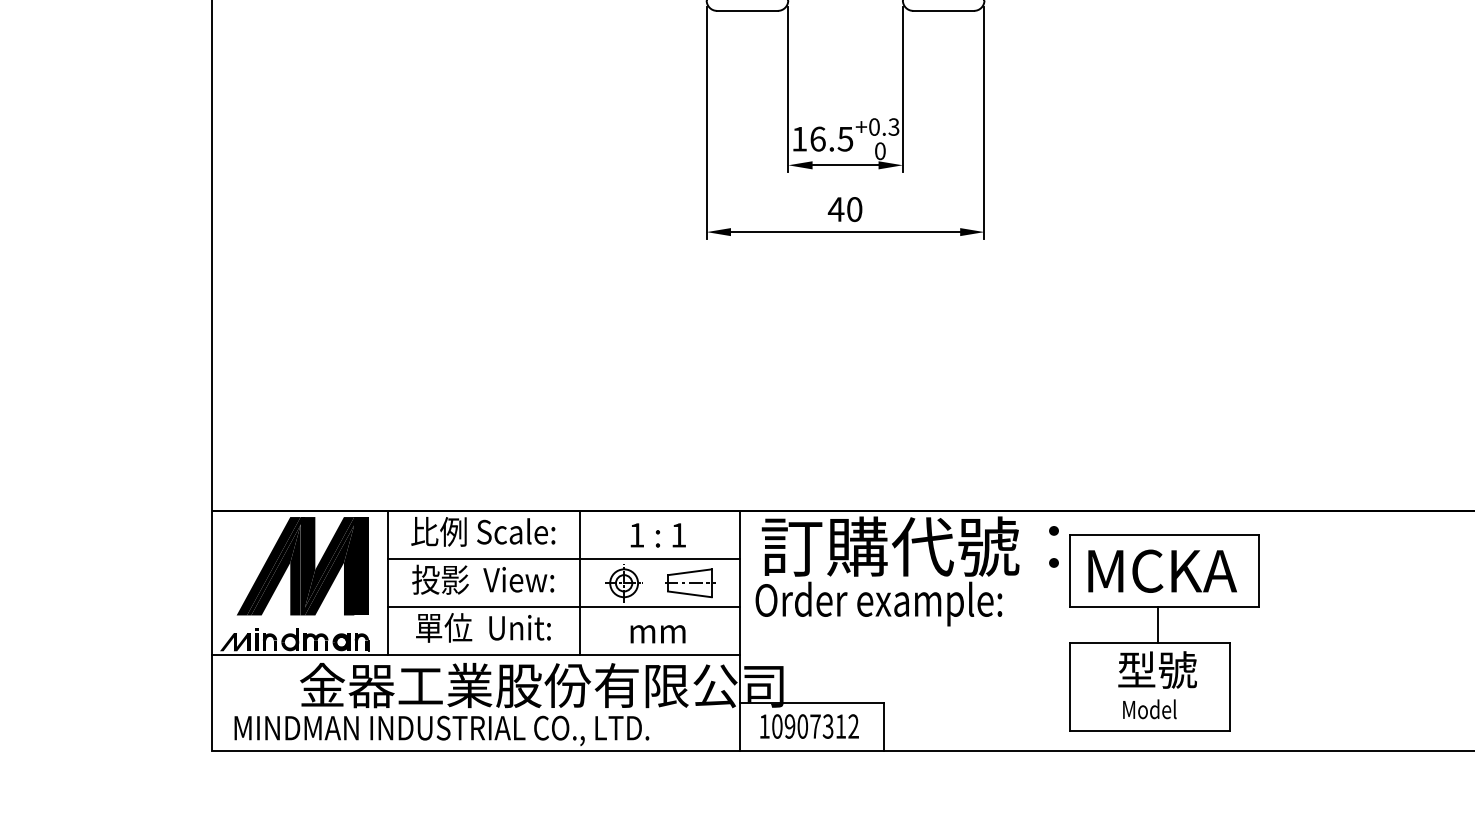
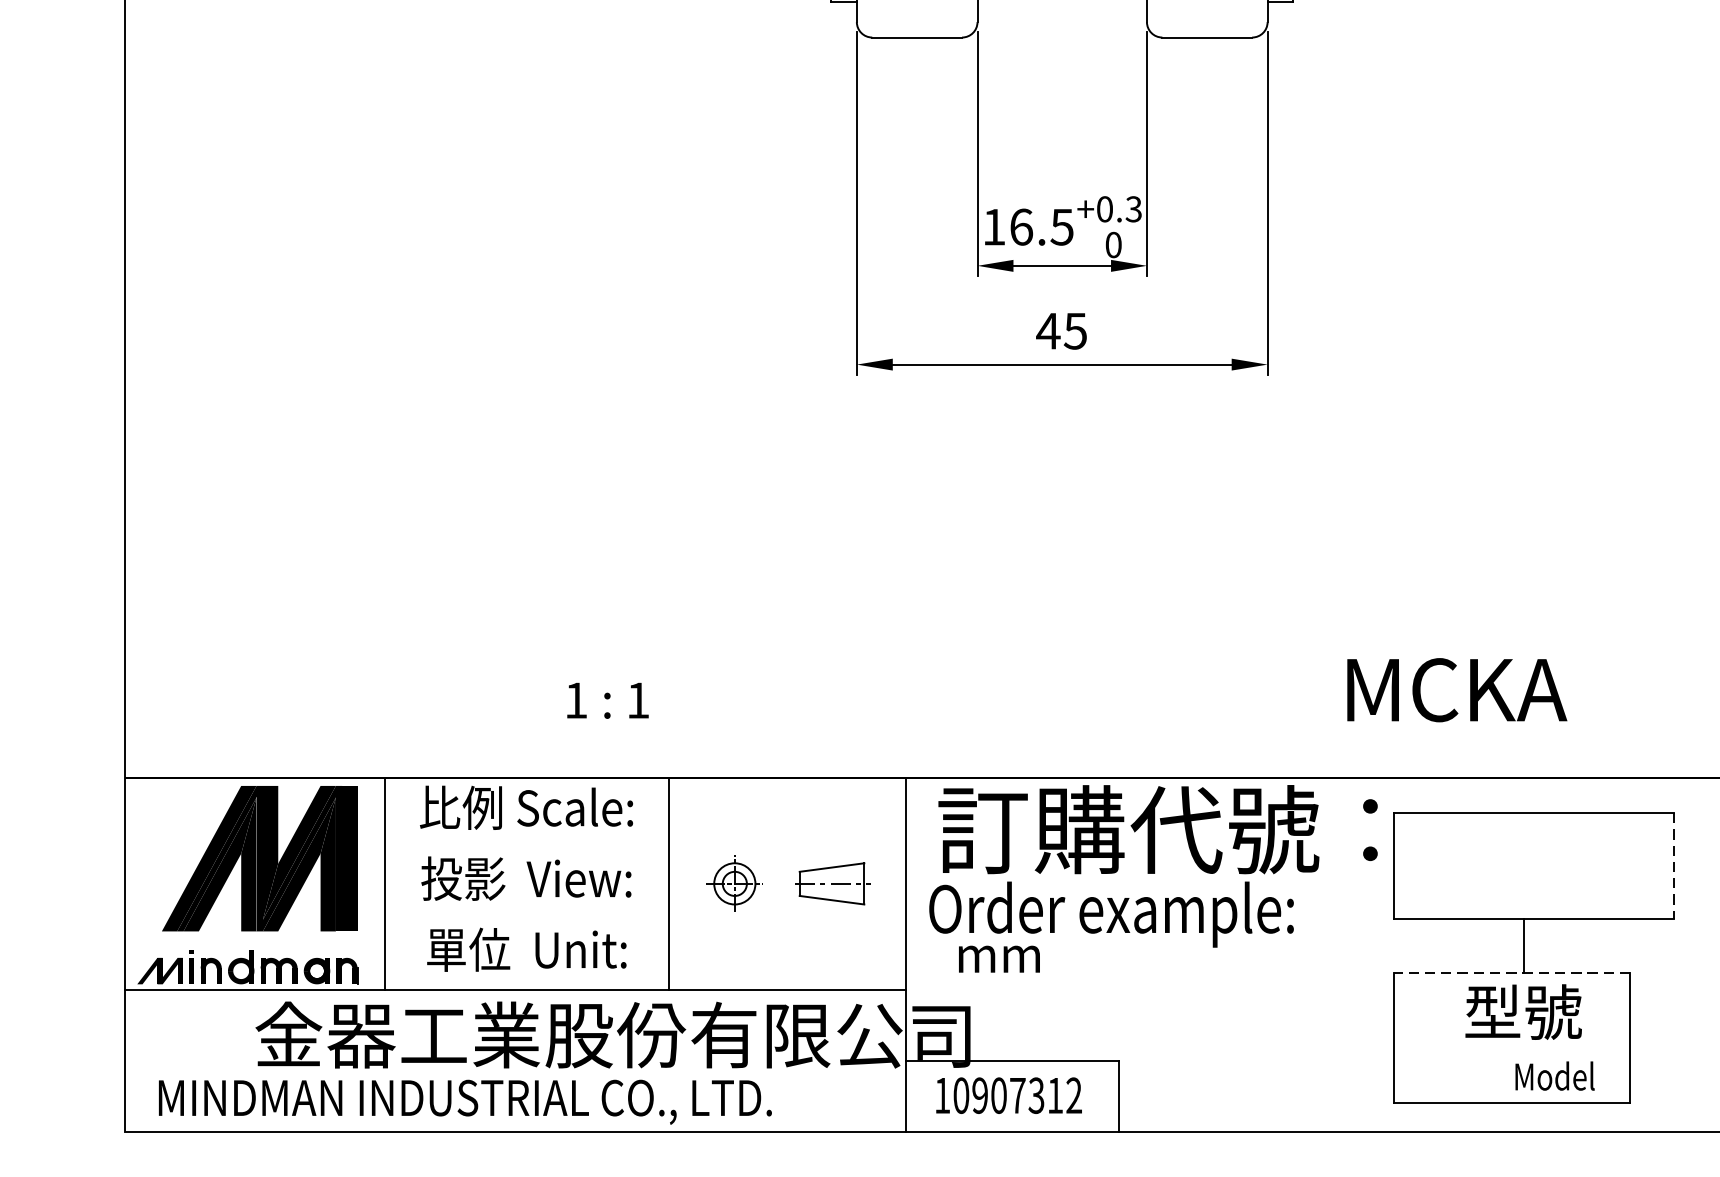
text: (854, 209) -> (1075, 331), 40 -> 45
text: (657, 535) -> (606, 700), moved
line: (563, 559) -> (645, 848), removed
text: (1162, 570) -> (1456, 689), moved
line: (1259, 571) -> (1674, 866), solid -> dashed
line: (563, 607) -> (645, 919), removed
text: (657, 634) -> (998, 959), moved
line: (1149, 643) -> (1511, 972), solid -> dashed
text: (1149, 709) -> (1554, 1076), moved

